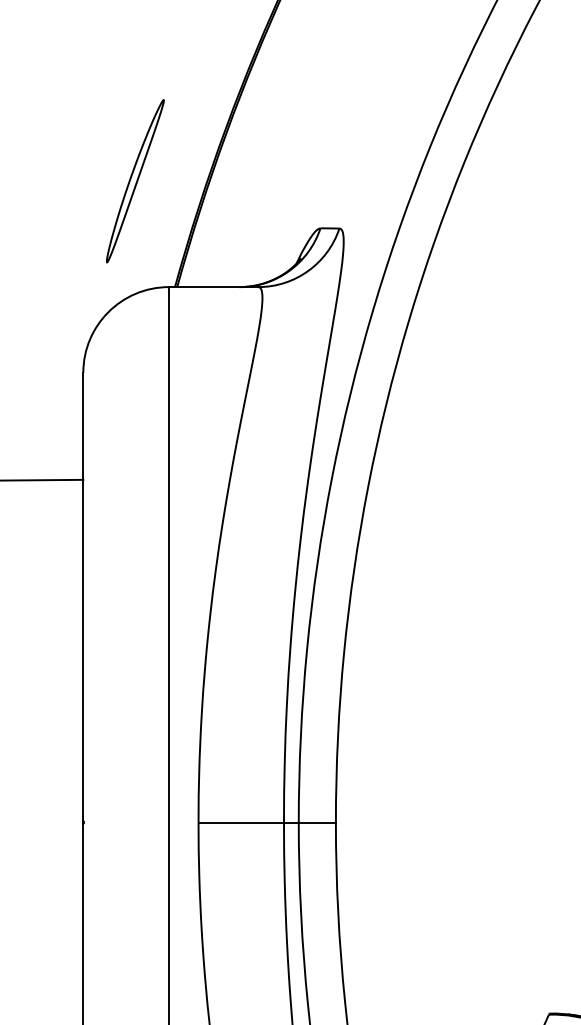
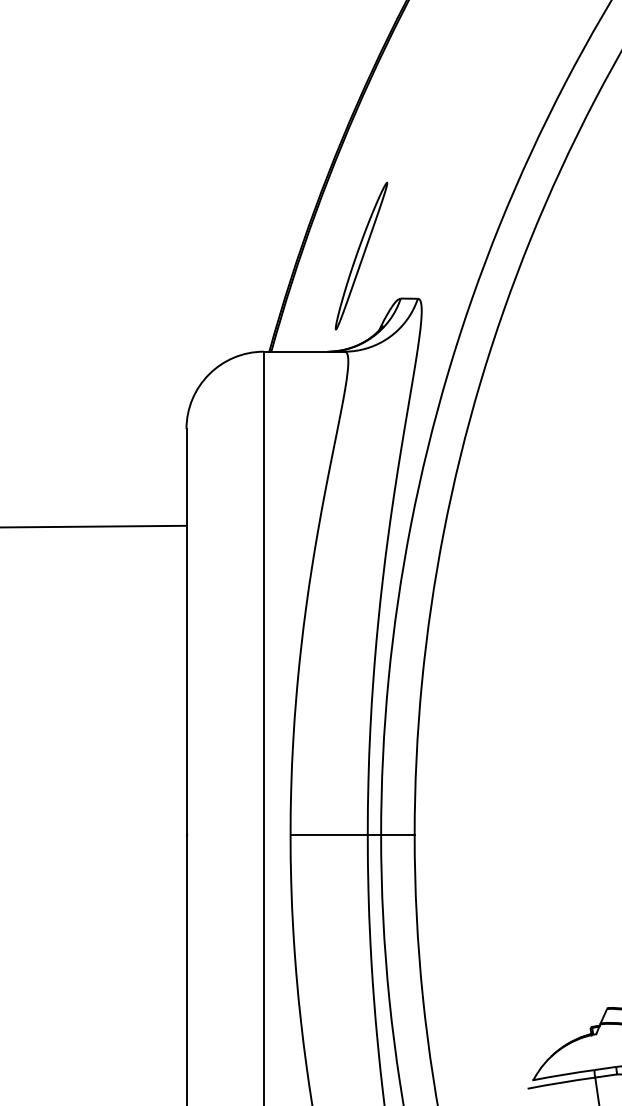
part: (135, 180) -> (361, 255), moved

